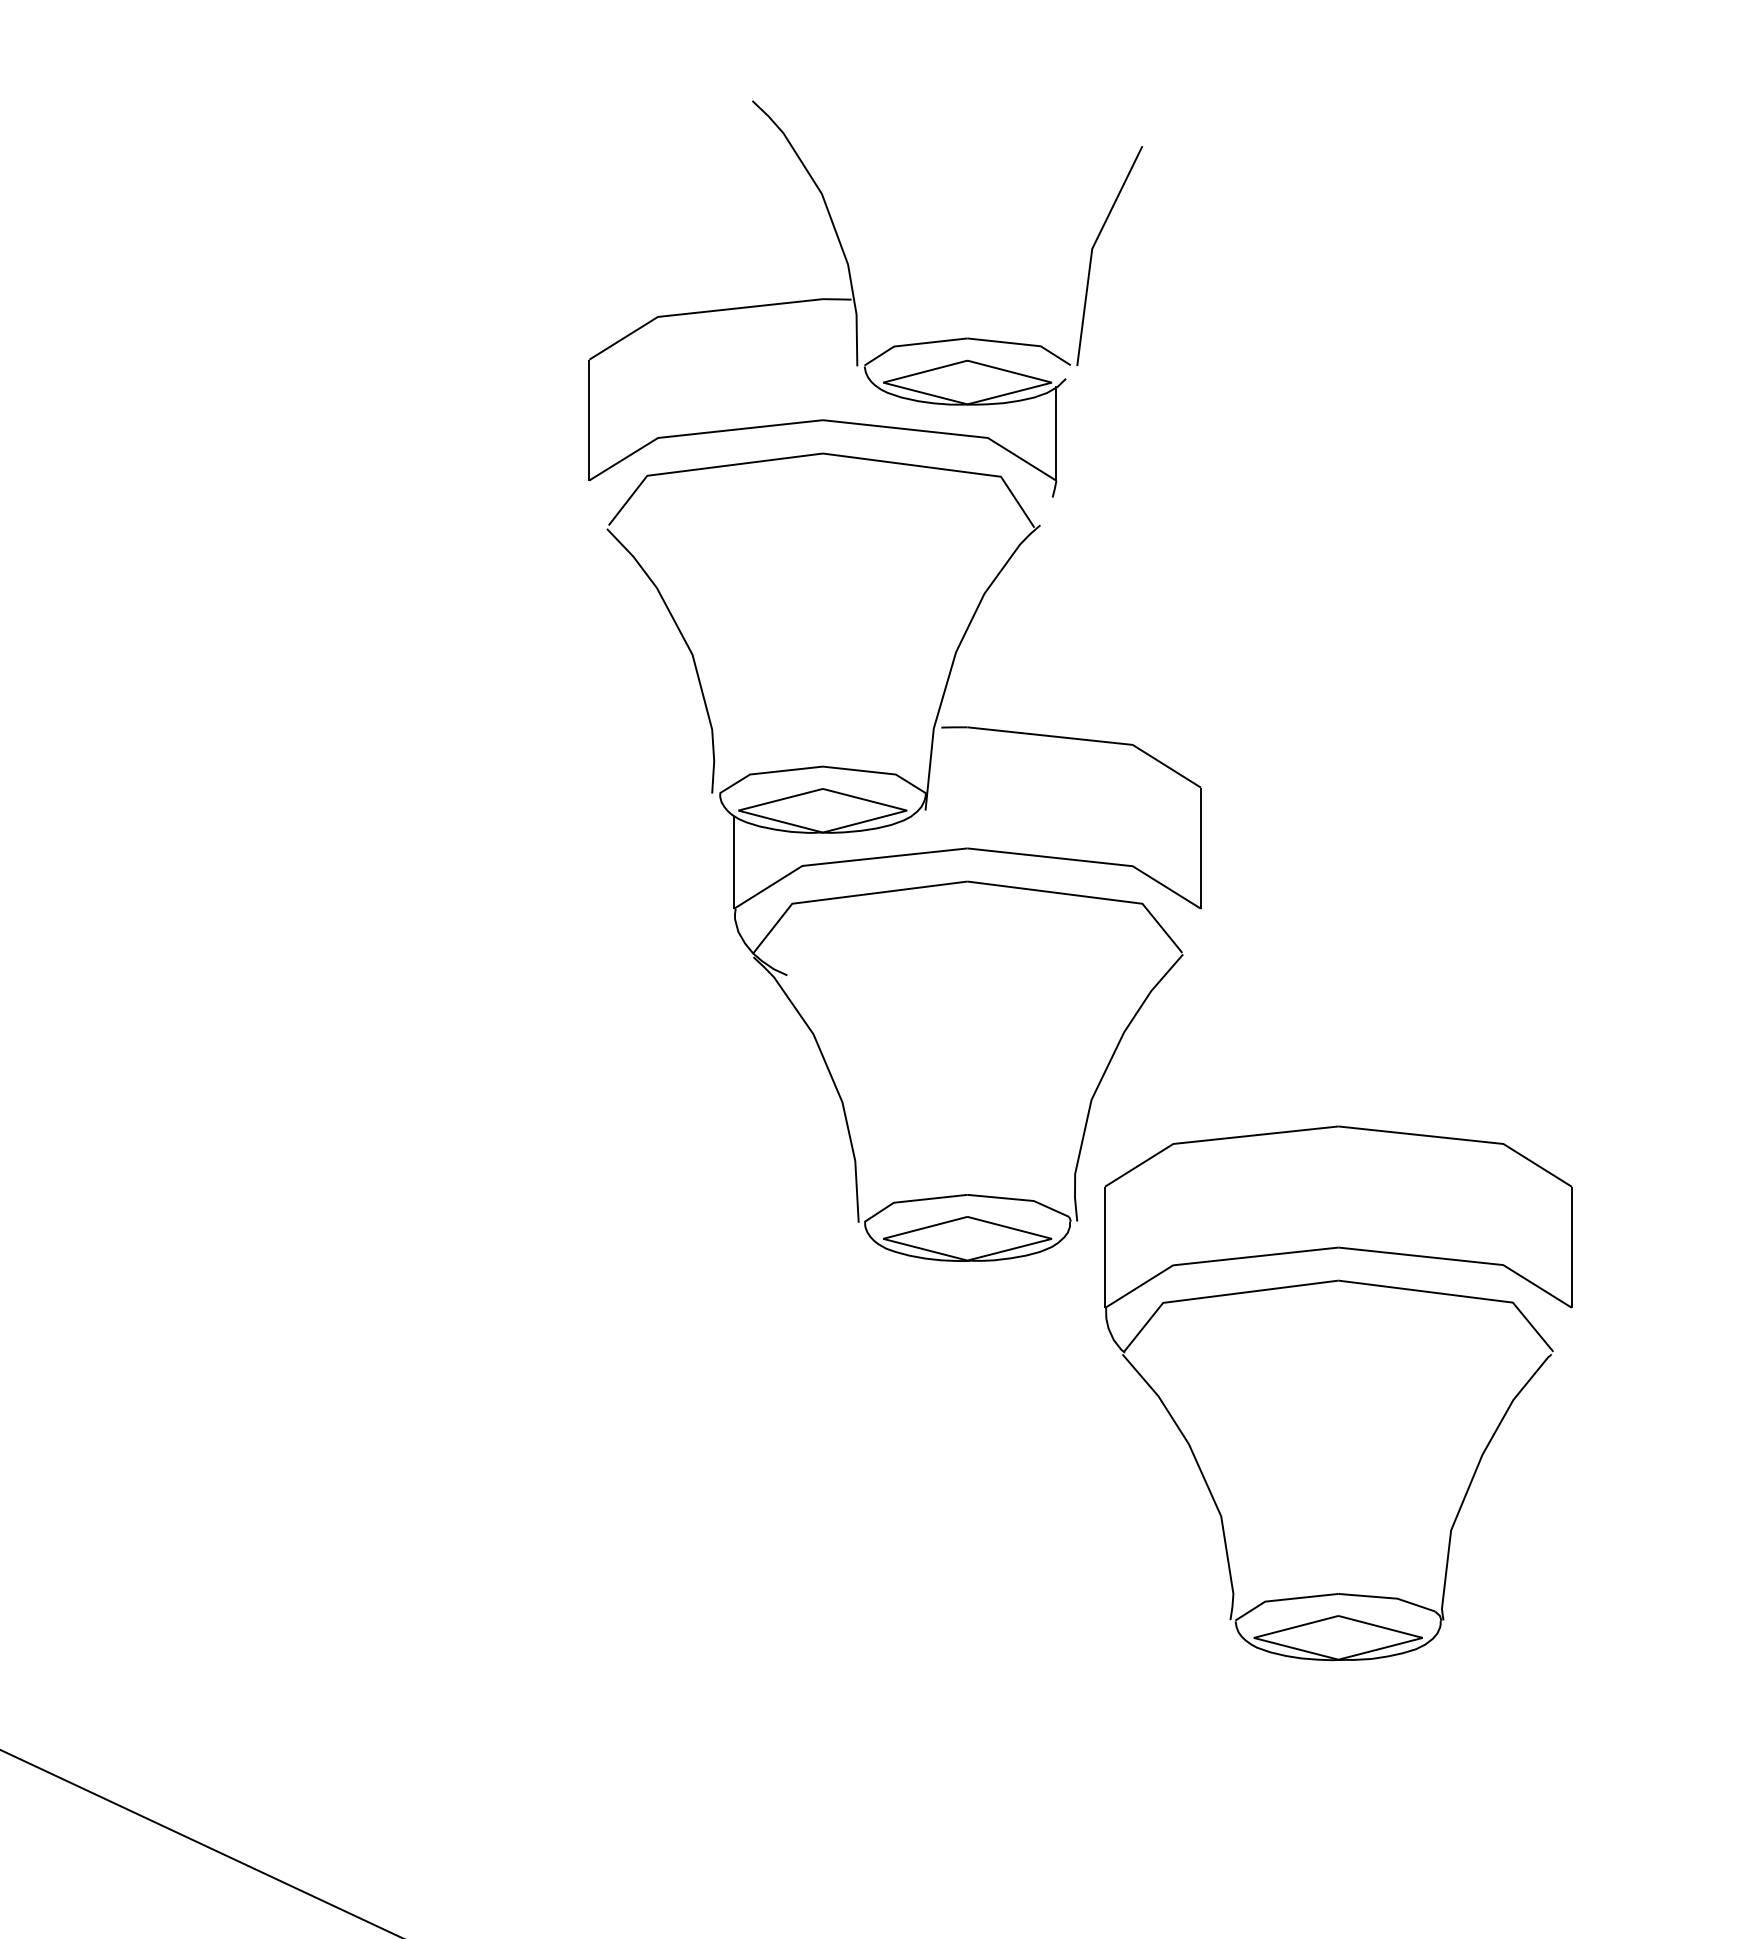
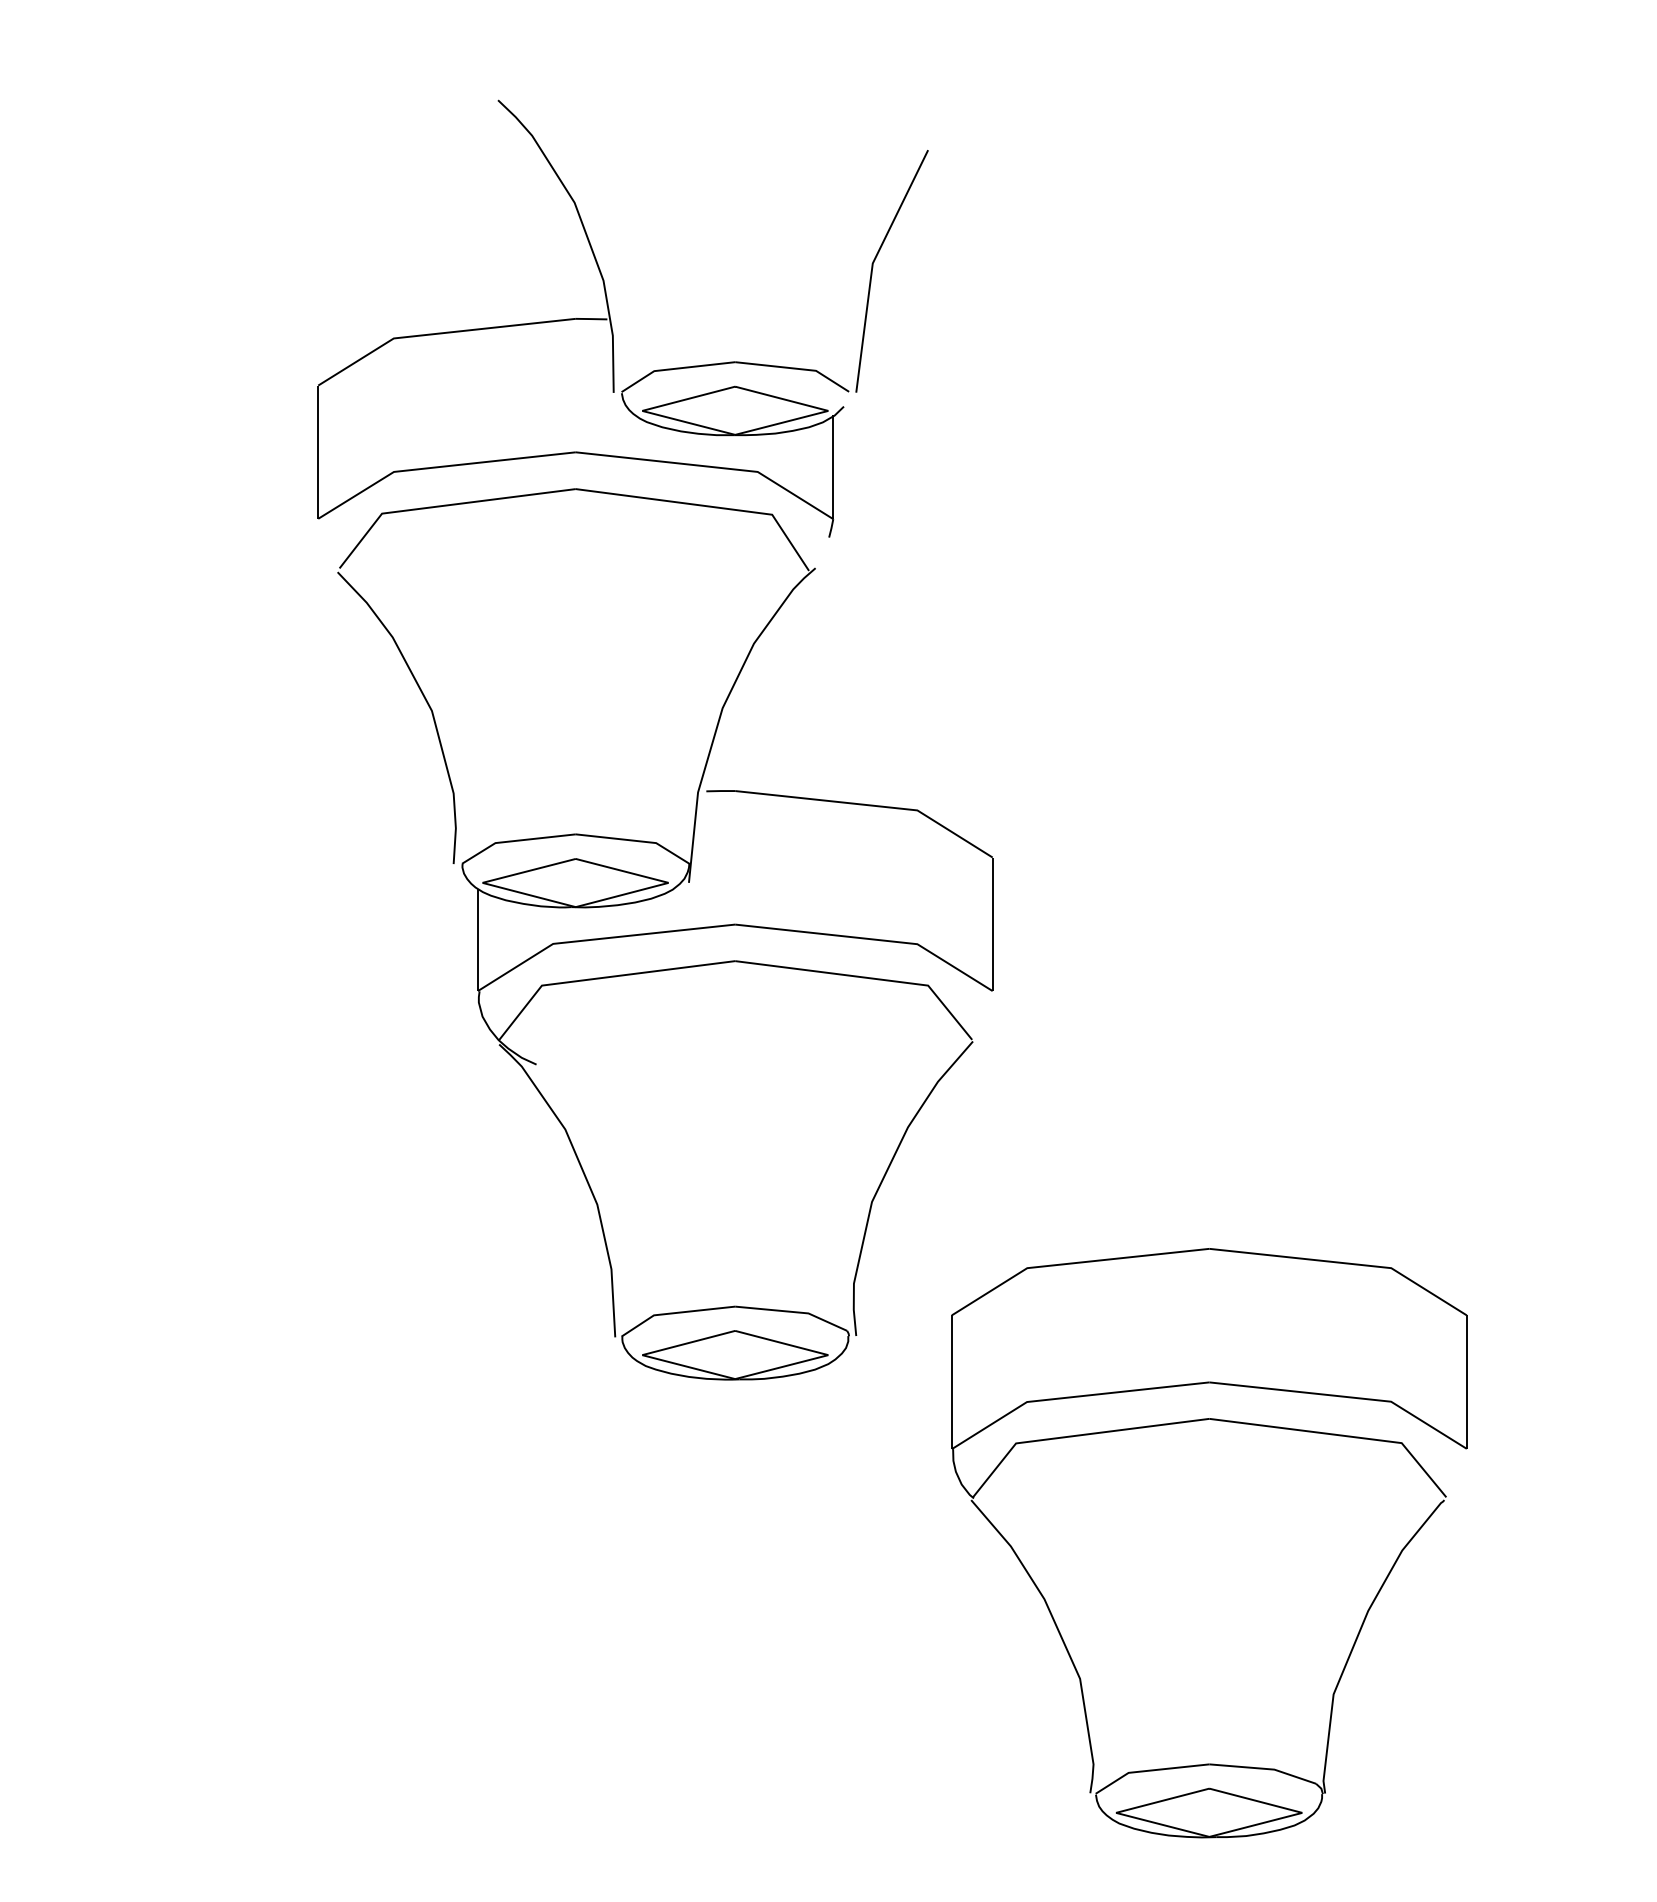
part: (1326, 1283) -> (1196, 1422), moved

